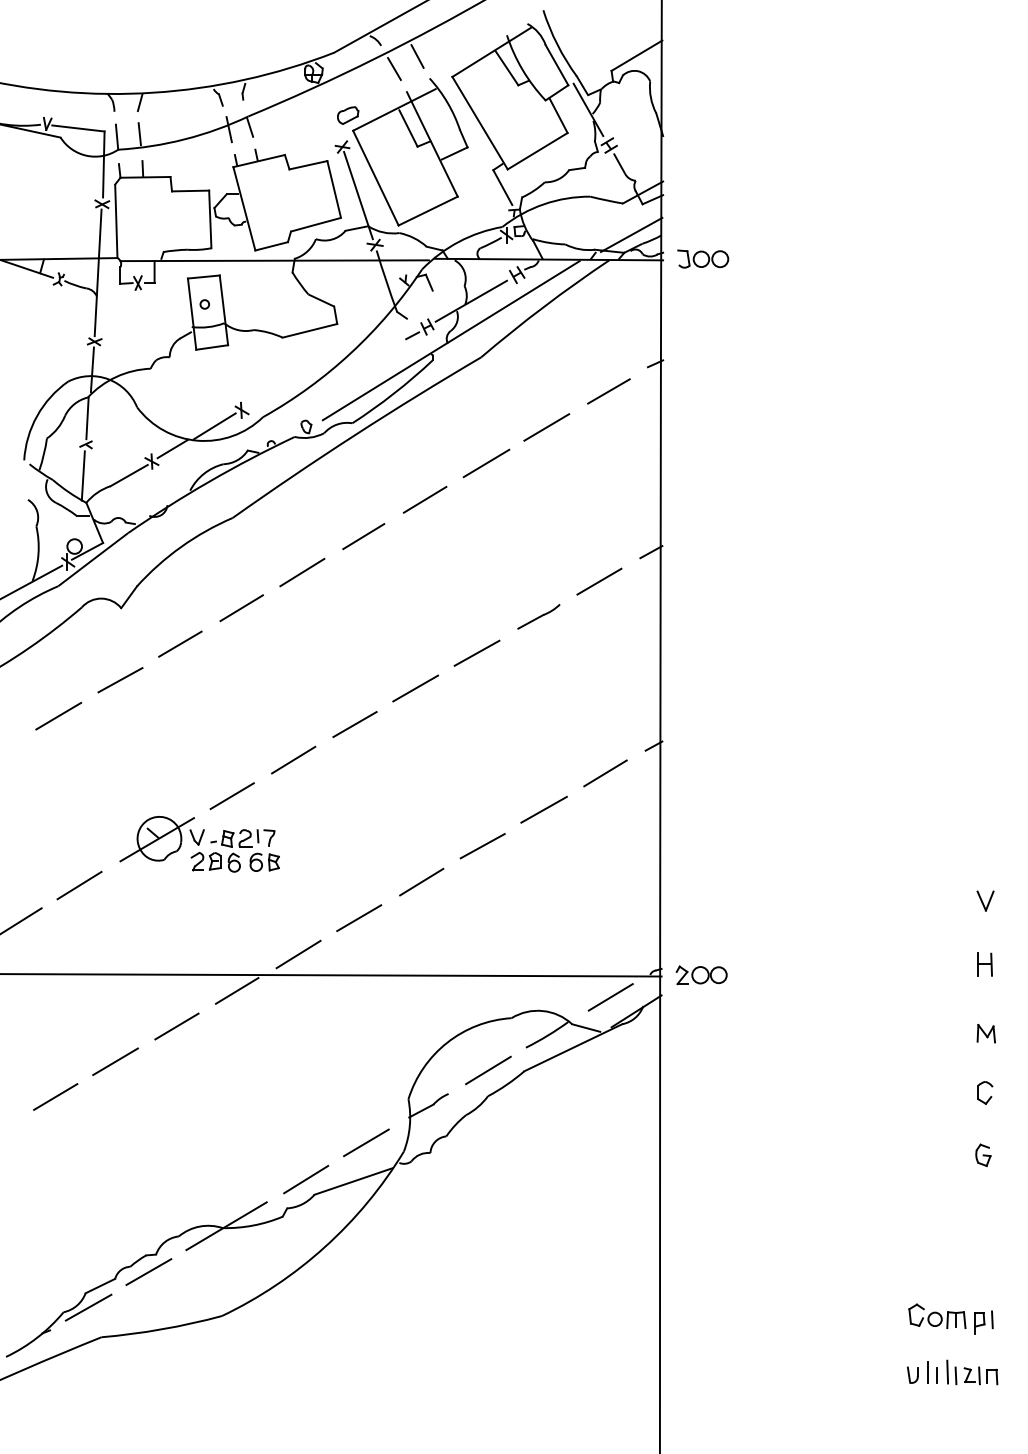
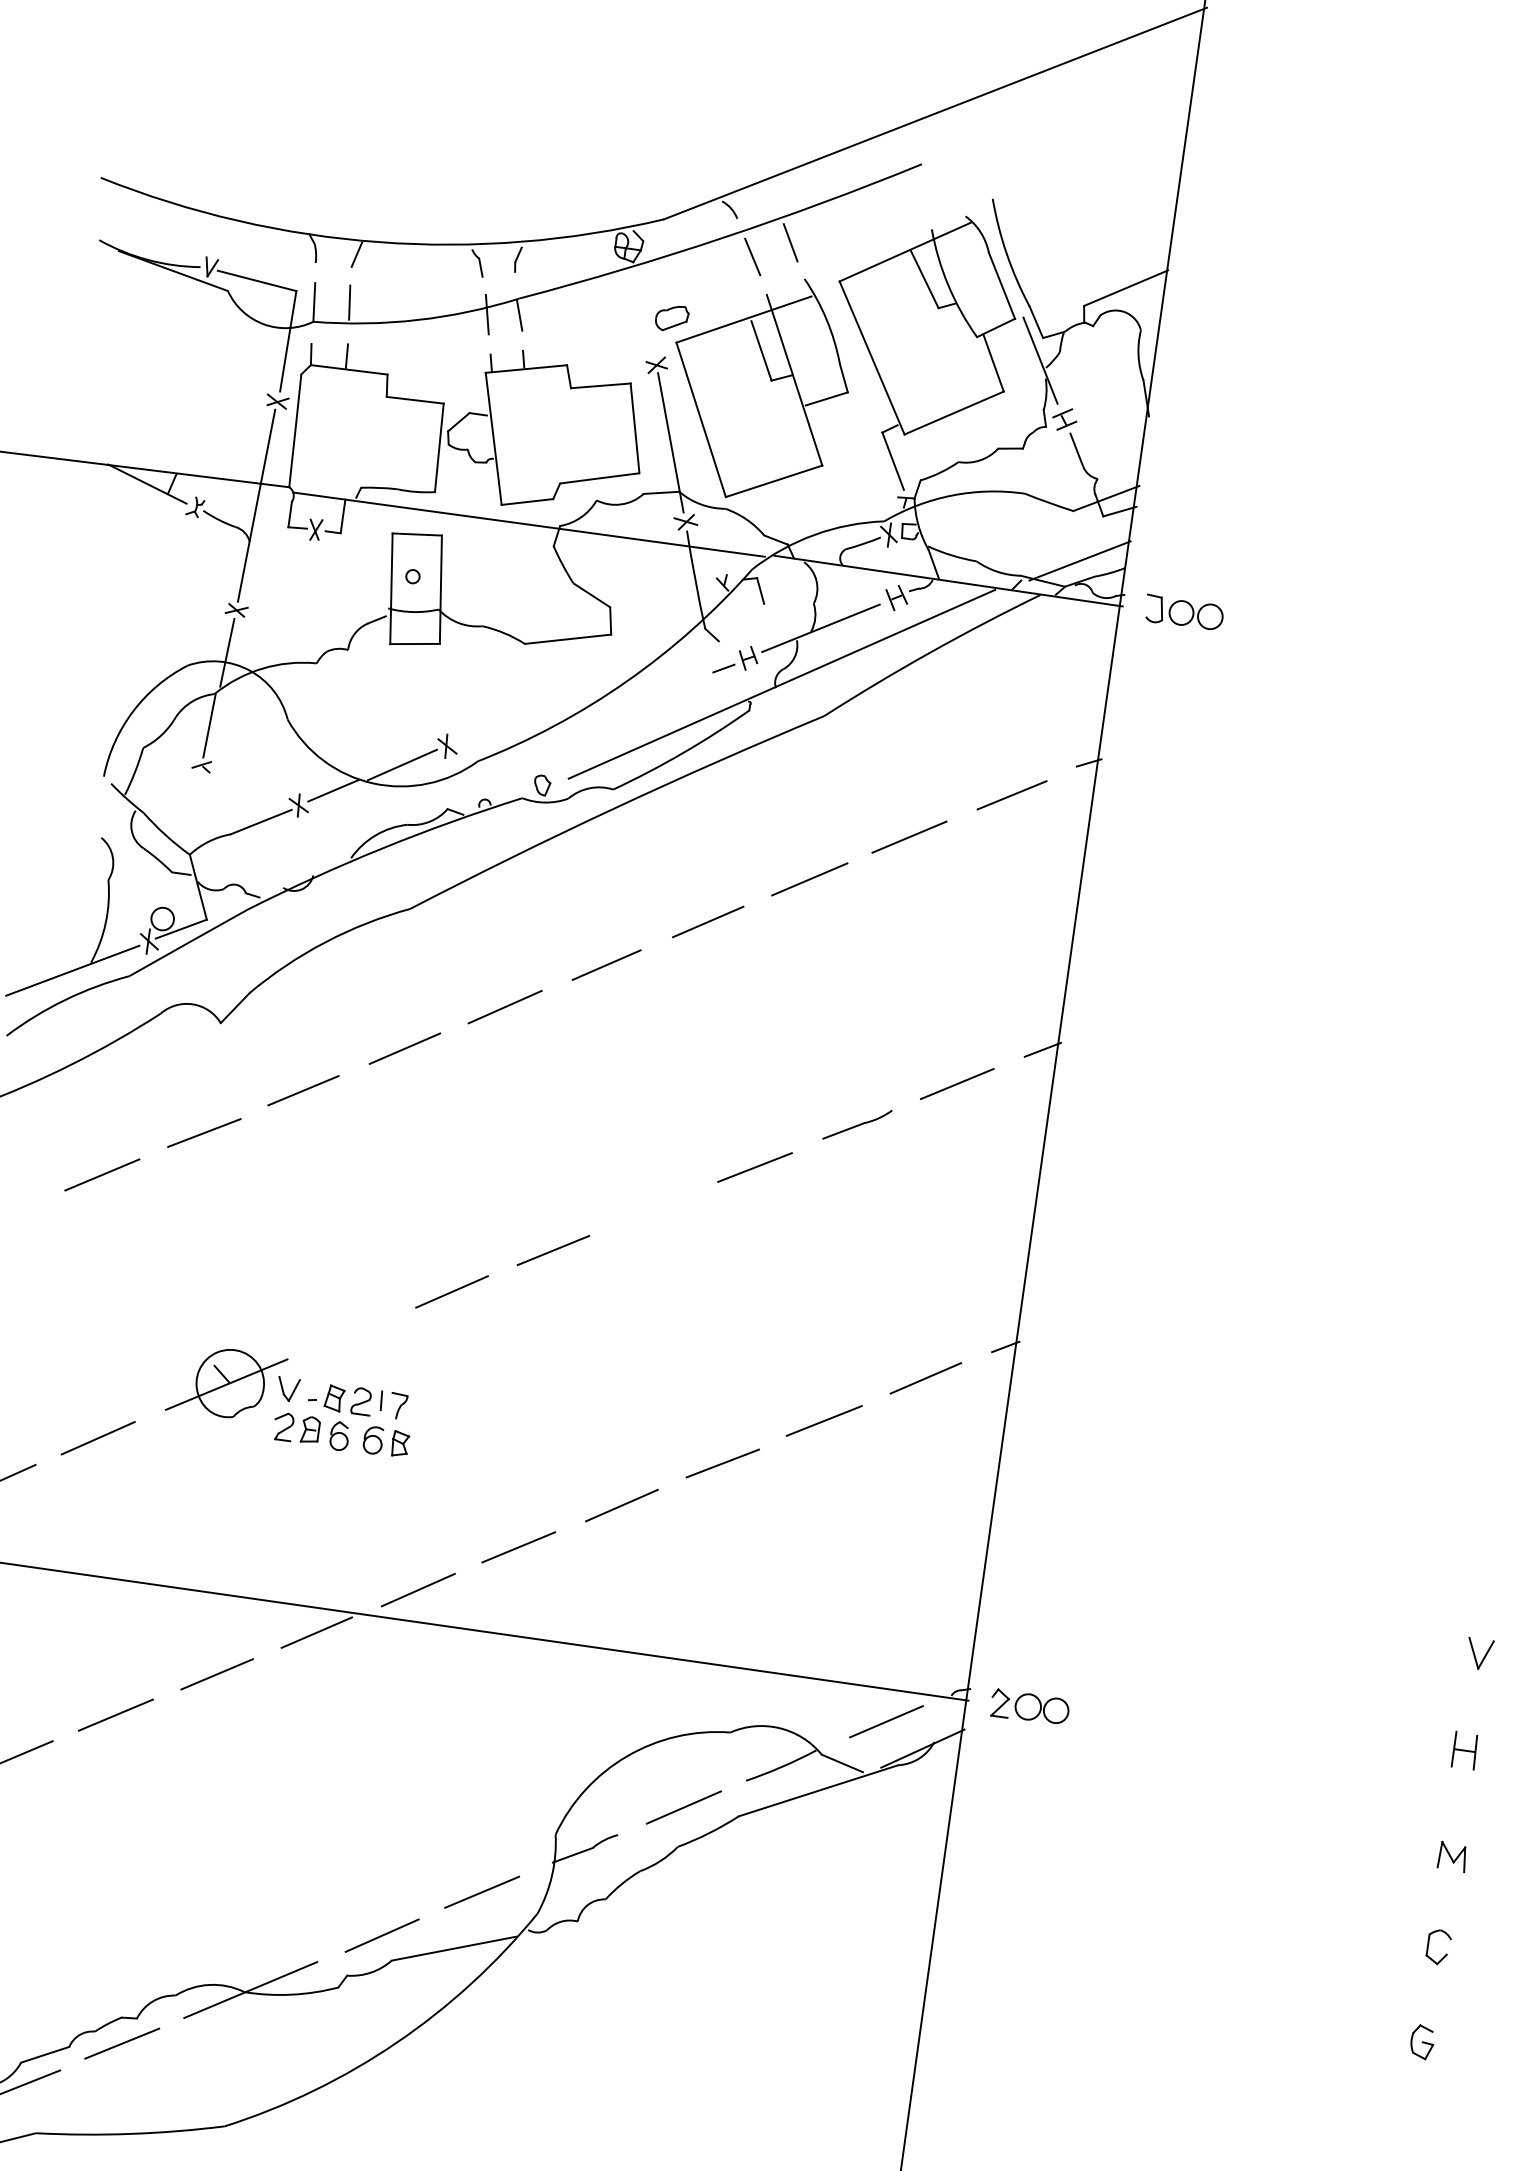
line: (82, 475) -> (189, 812), removed
line: (415, 688) -> (653, 1208), removed
line: (231, 796) -> (349, 1334), removed

